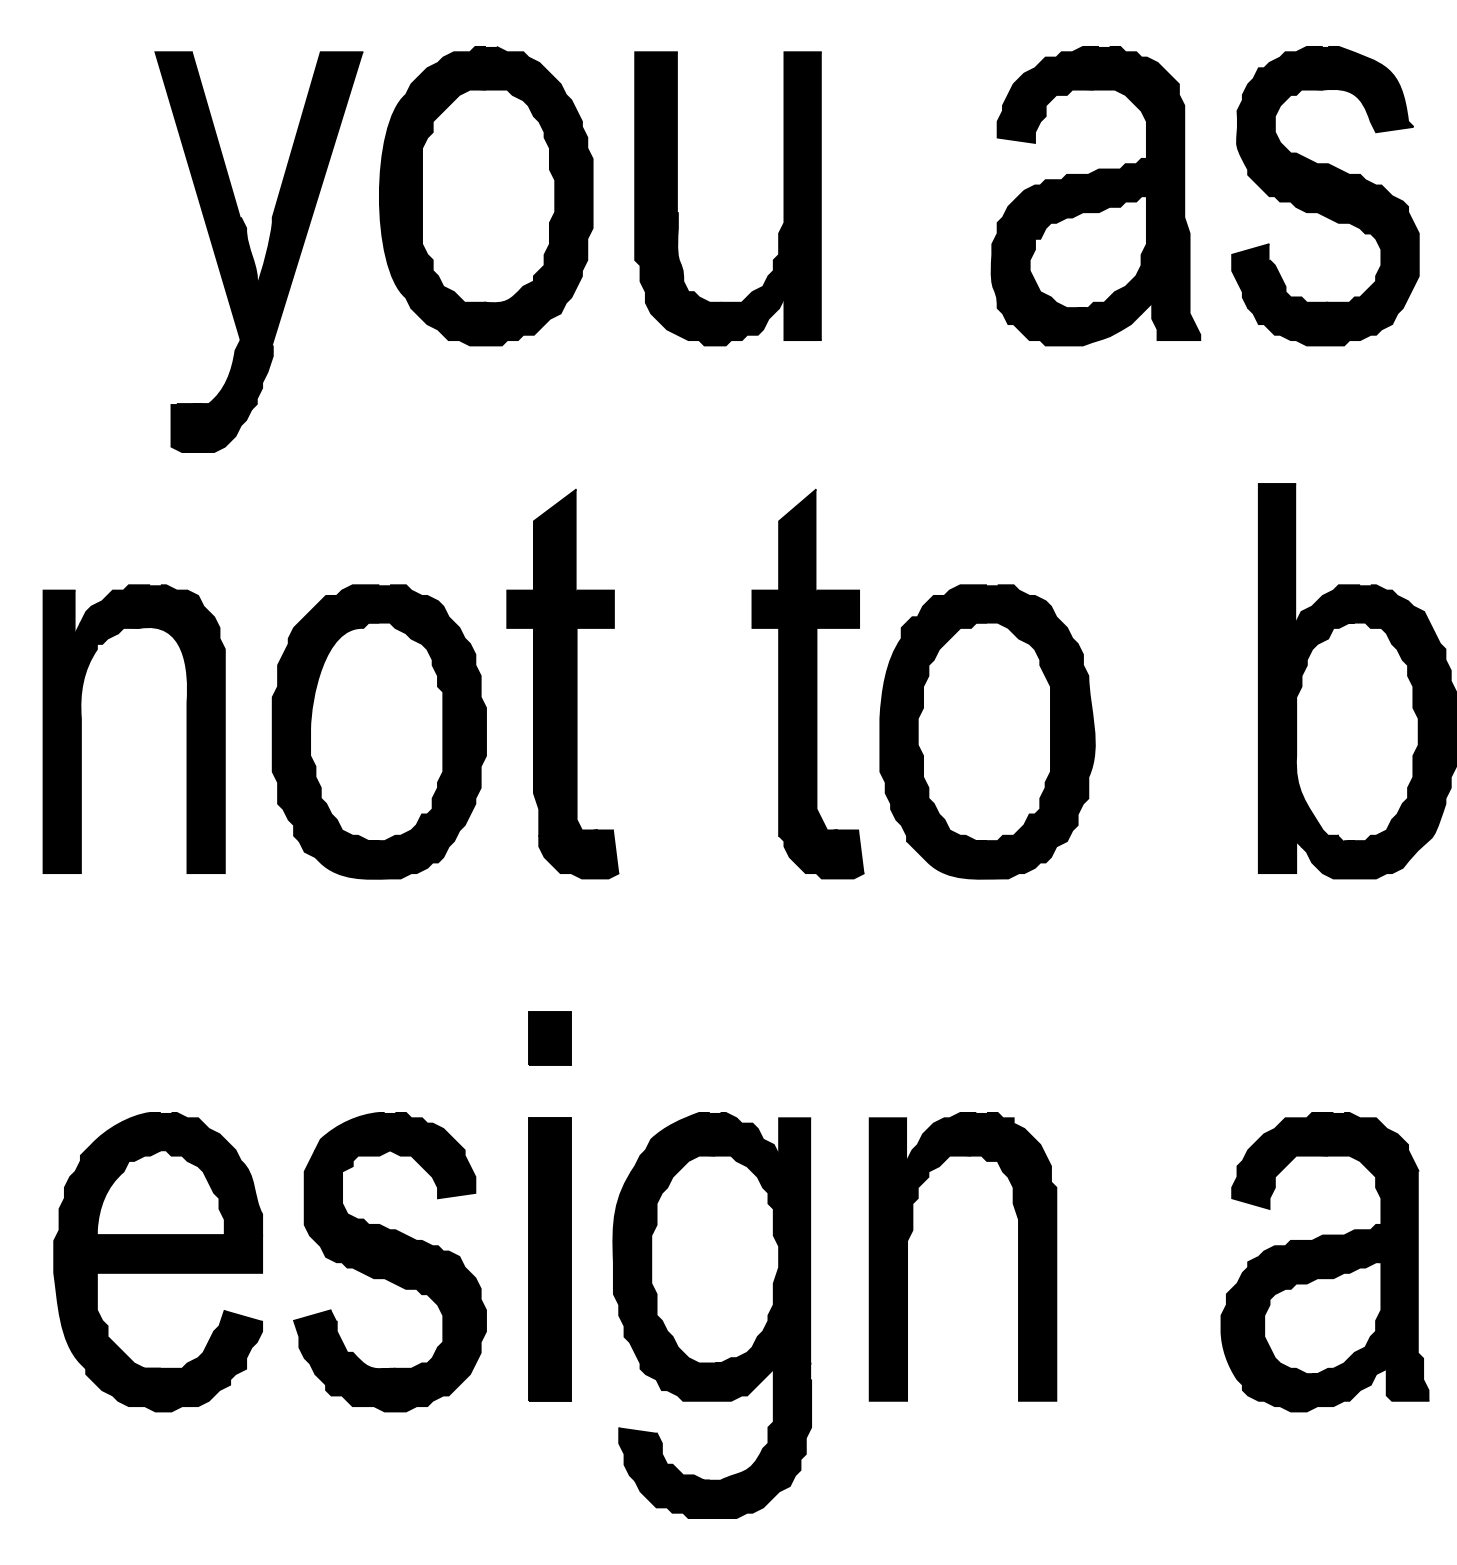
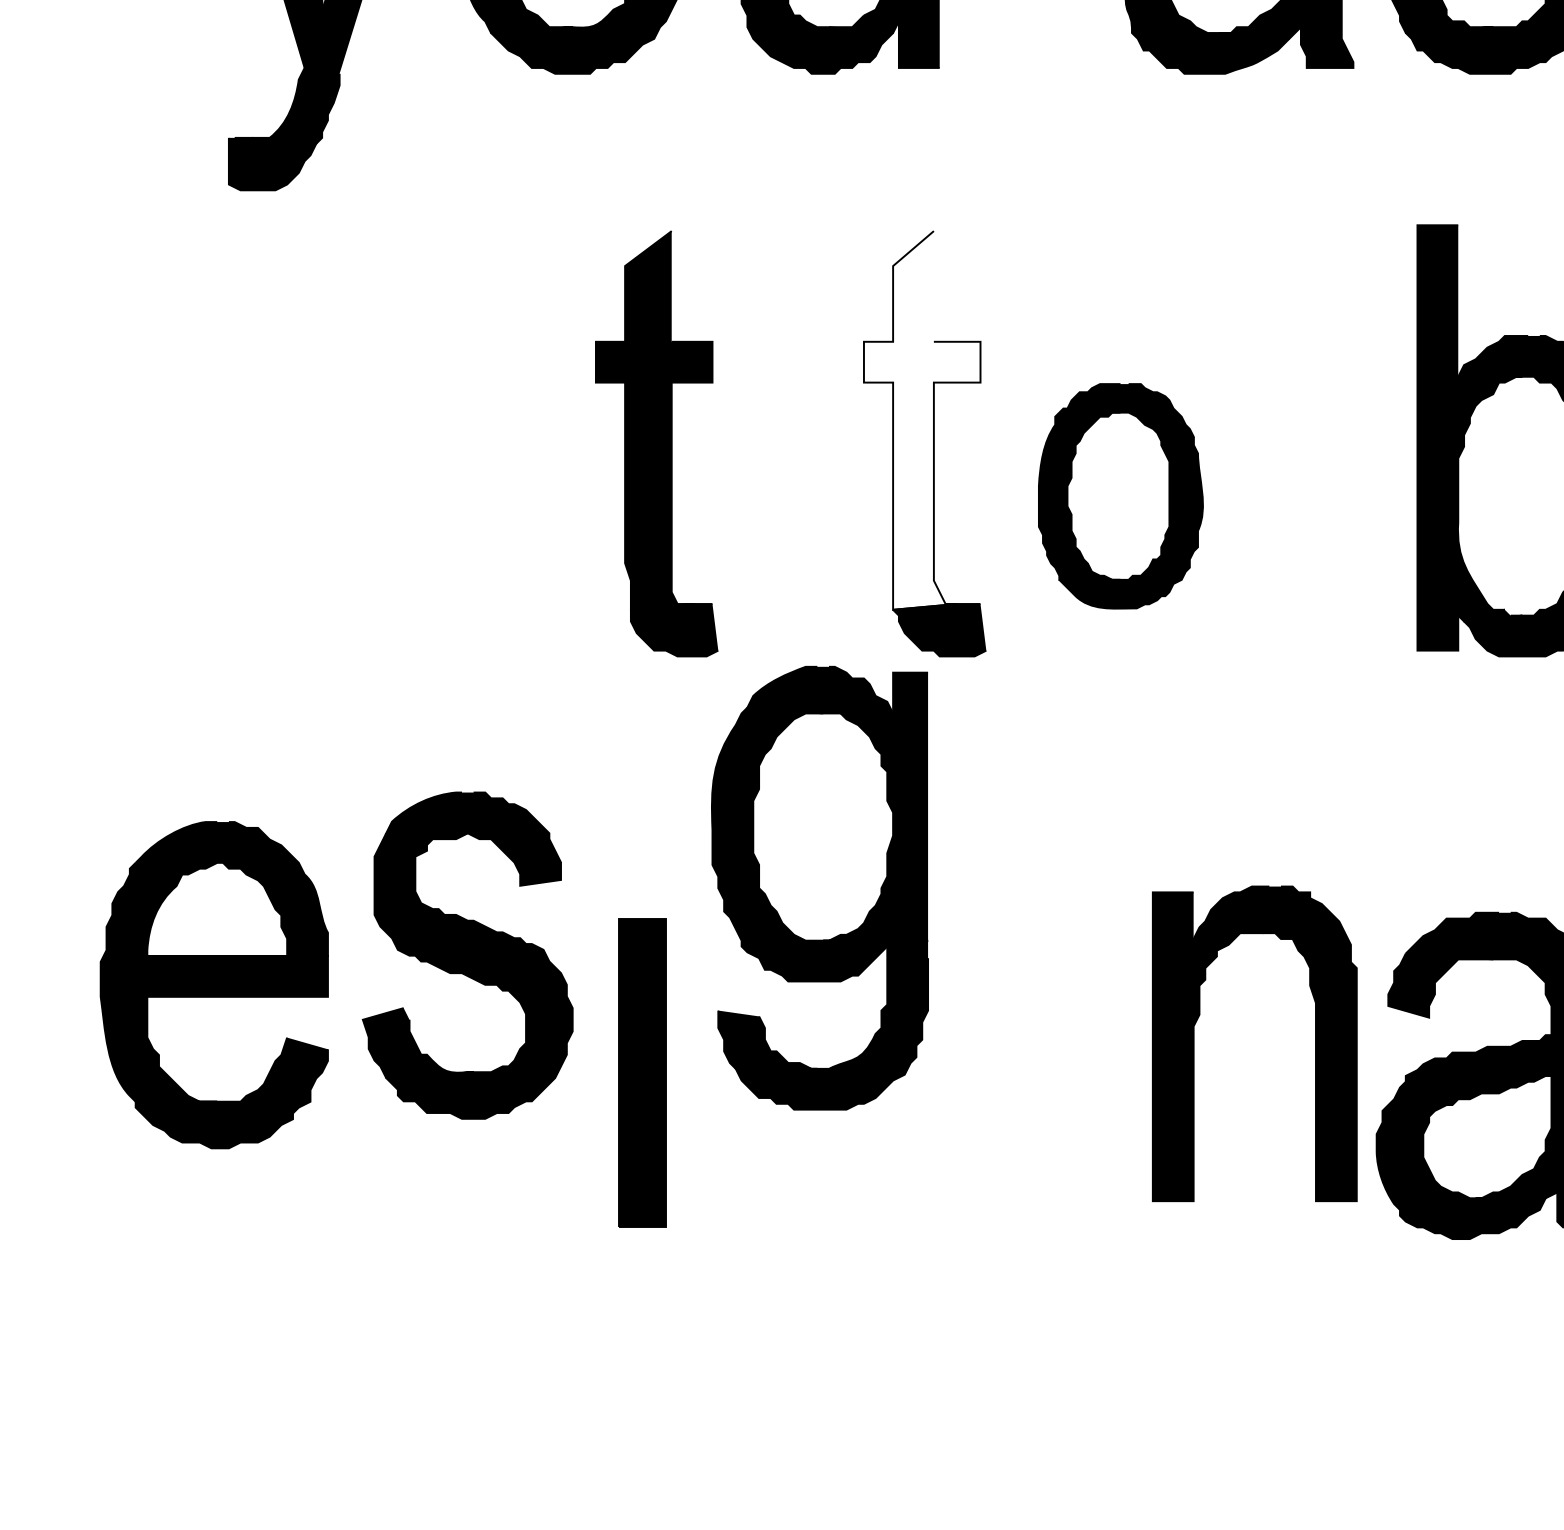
fill: (805, 662) -> (921, 420), removed
part: (81, 728) -> (130, 492), removed
part: (378, 731) -> (455, 495), removed
part: (987, 731) -> (1120, 495), size x0.7
part: (549, 1038) -> (642, 831), removed
part: (907, 1256) -> (1194, 1043), moved
part: (158, 1262) -> (214, 985), moved
part: (389, 1262) -> (467, 956), moved
part: (711, 1315) -> (819, 888), moved

